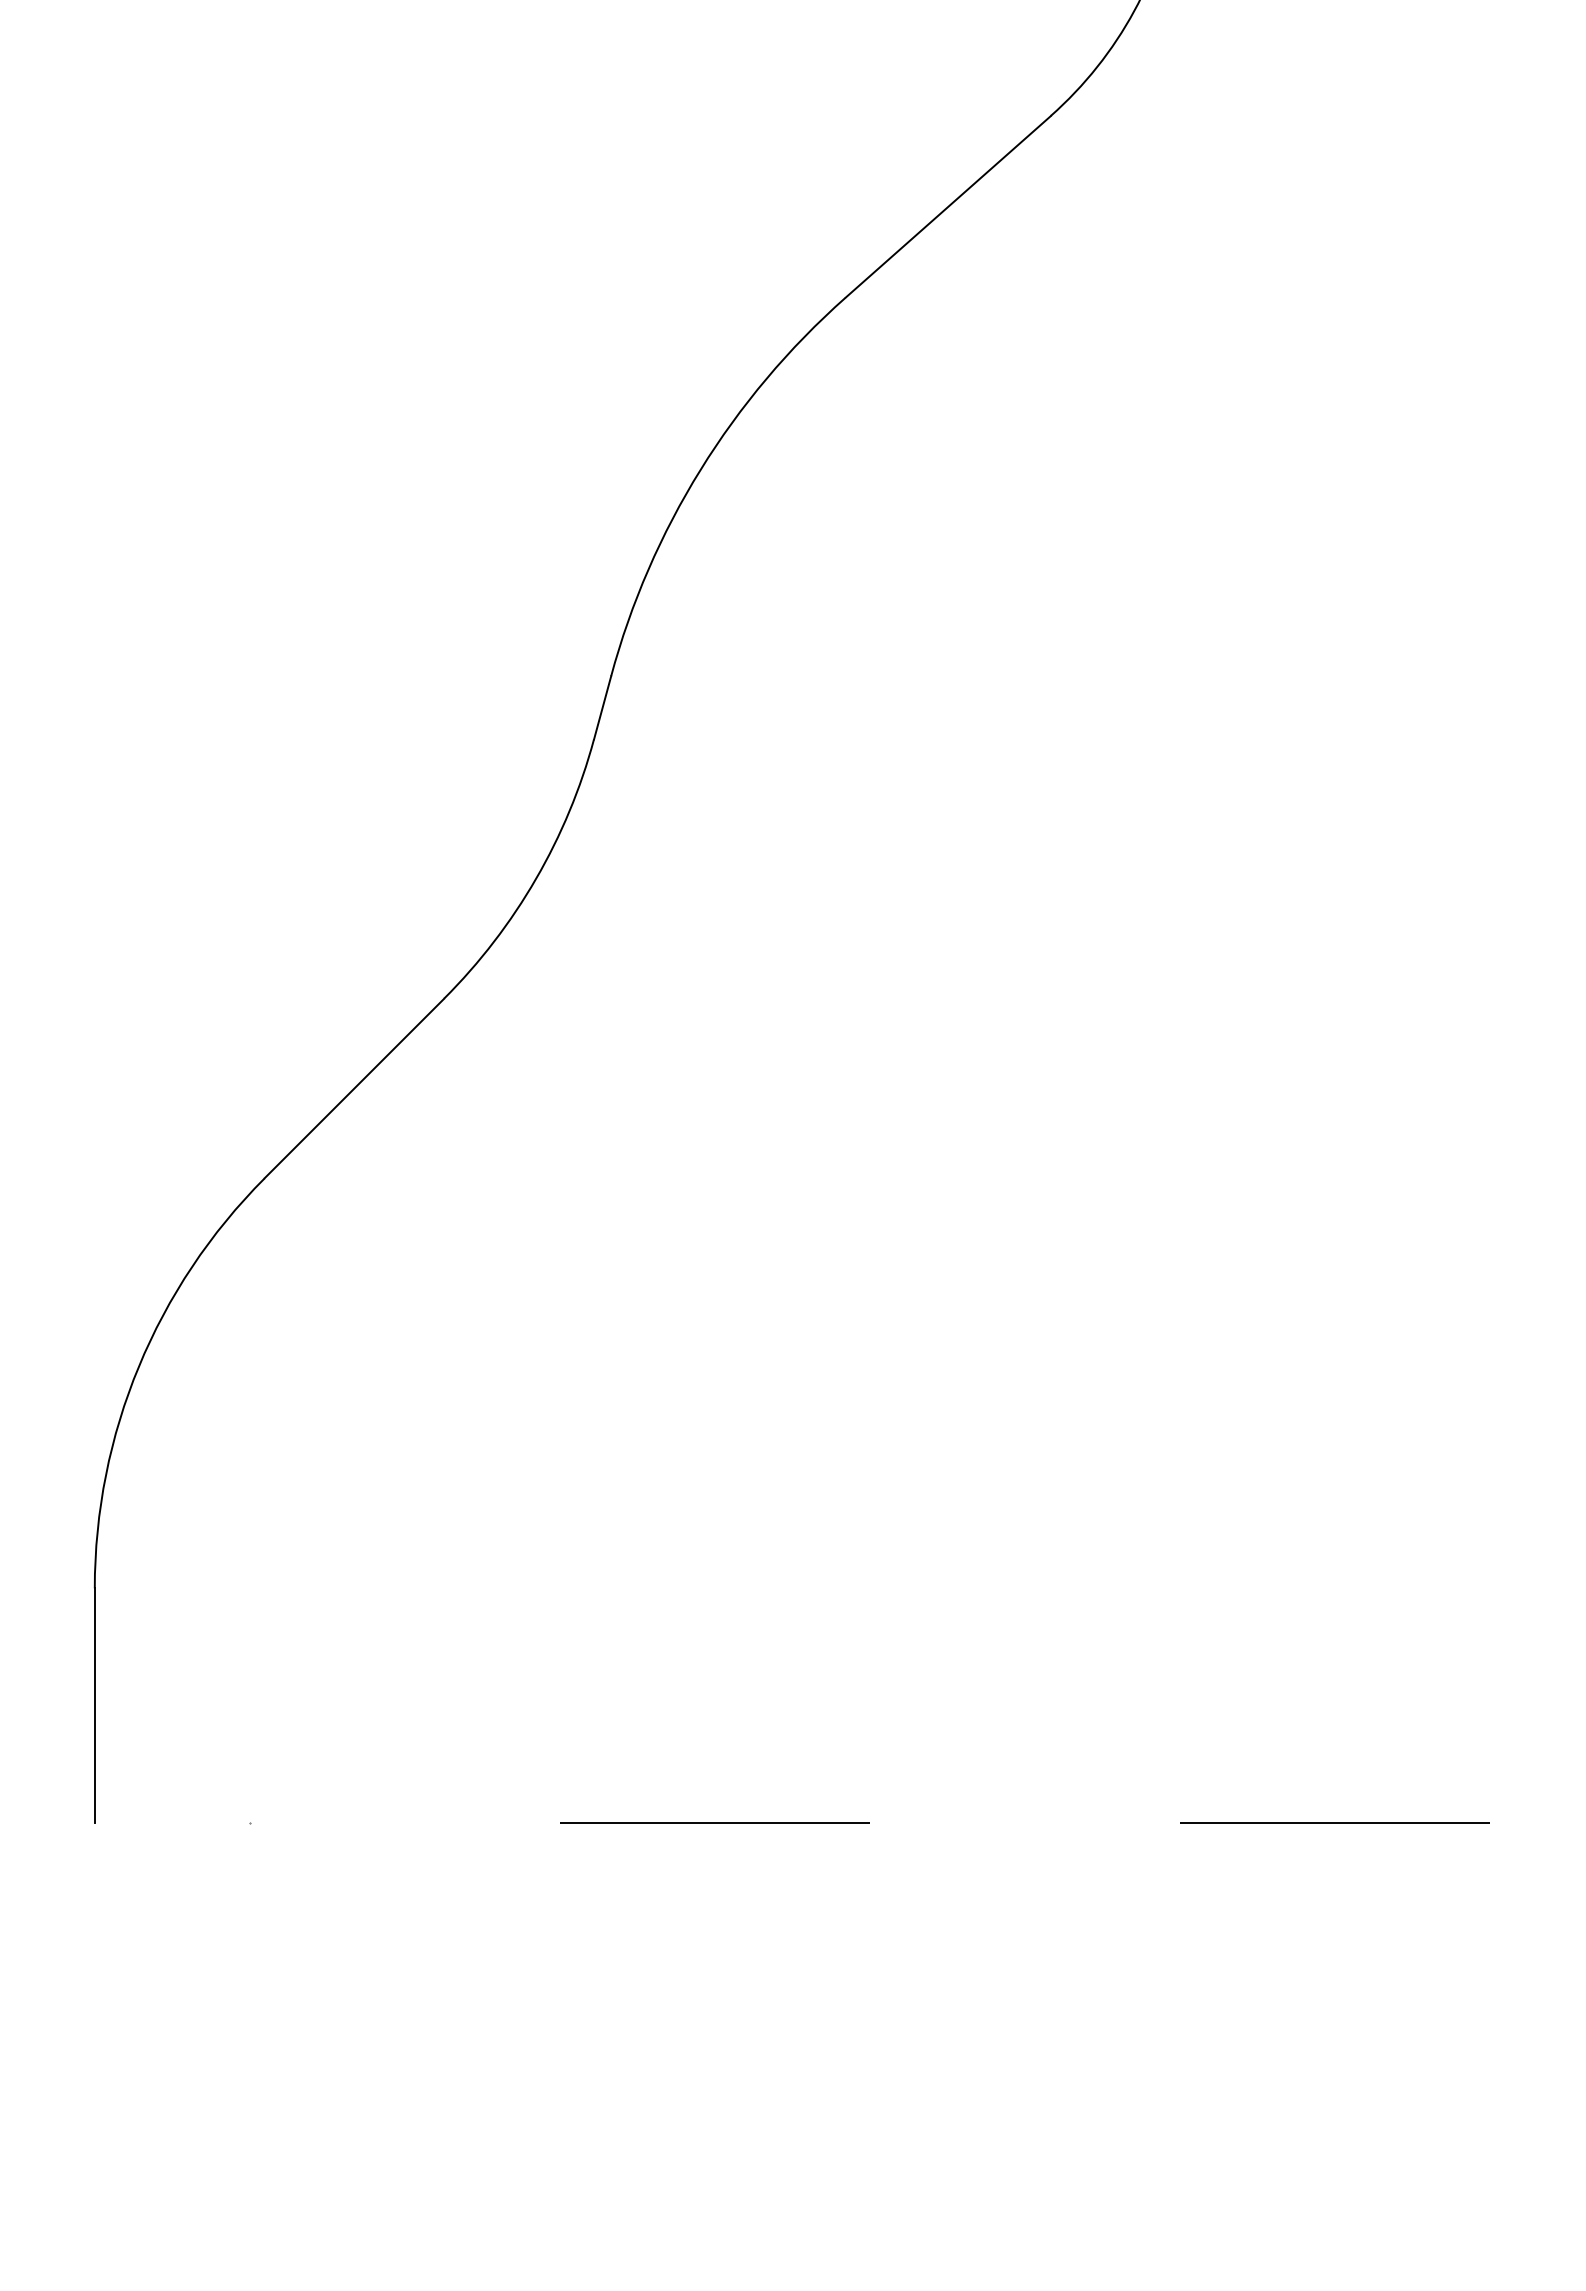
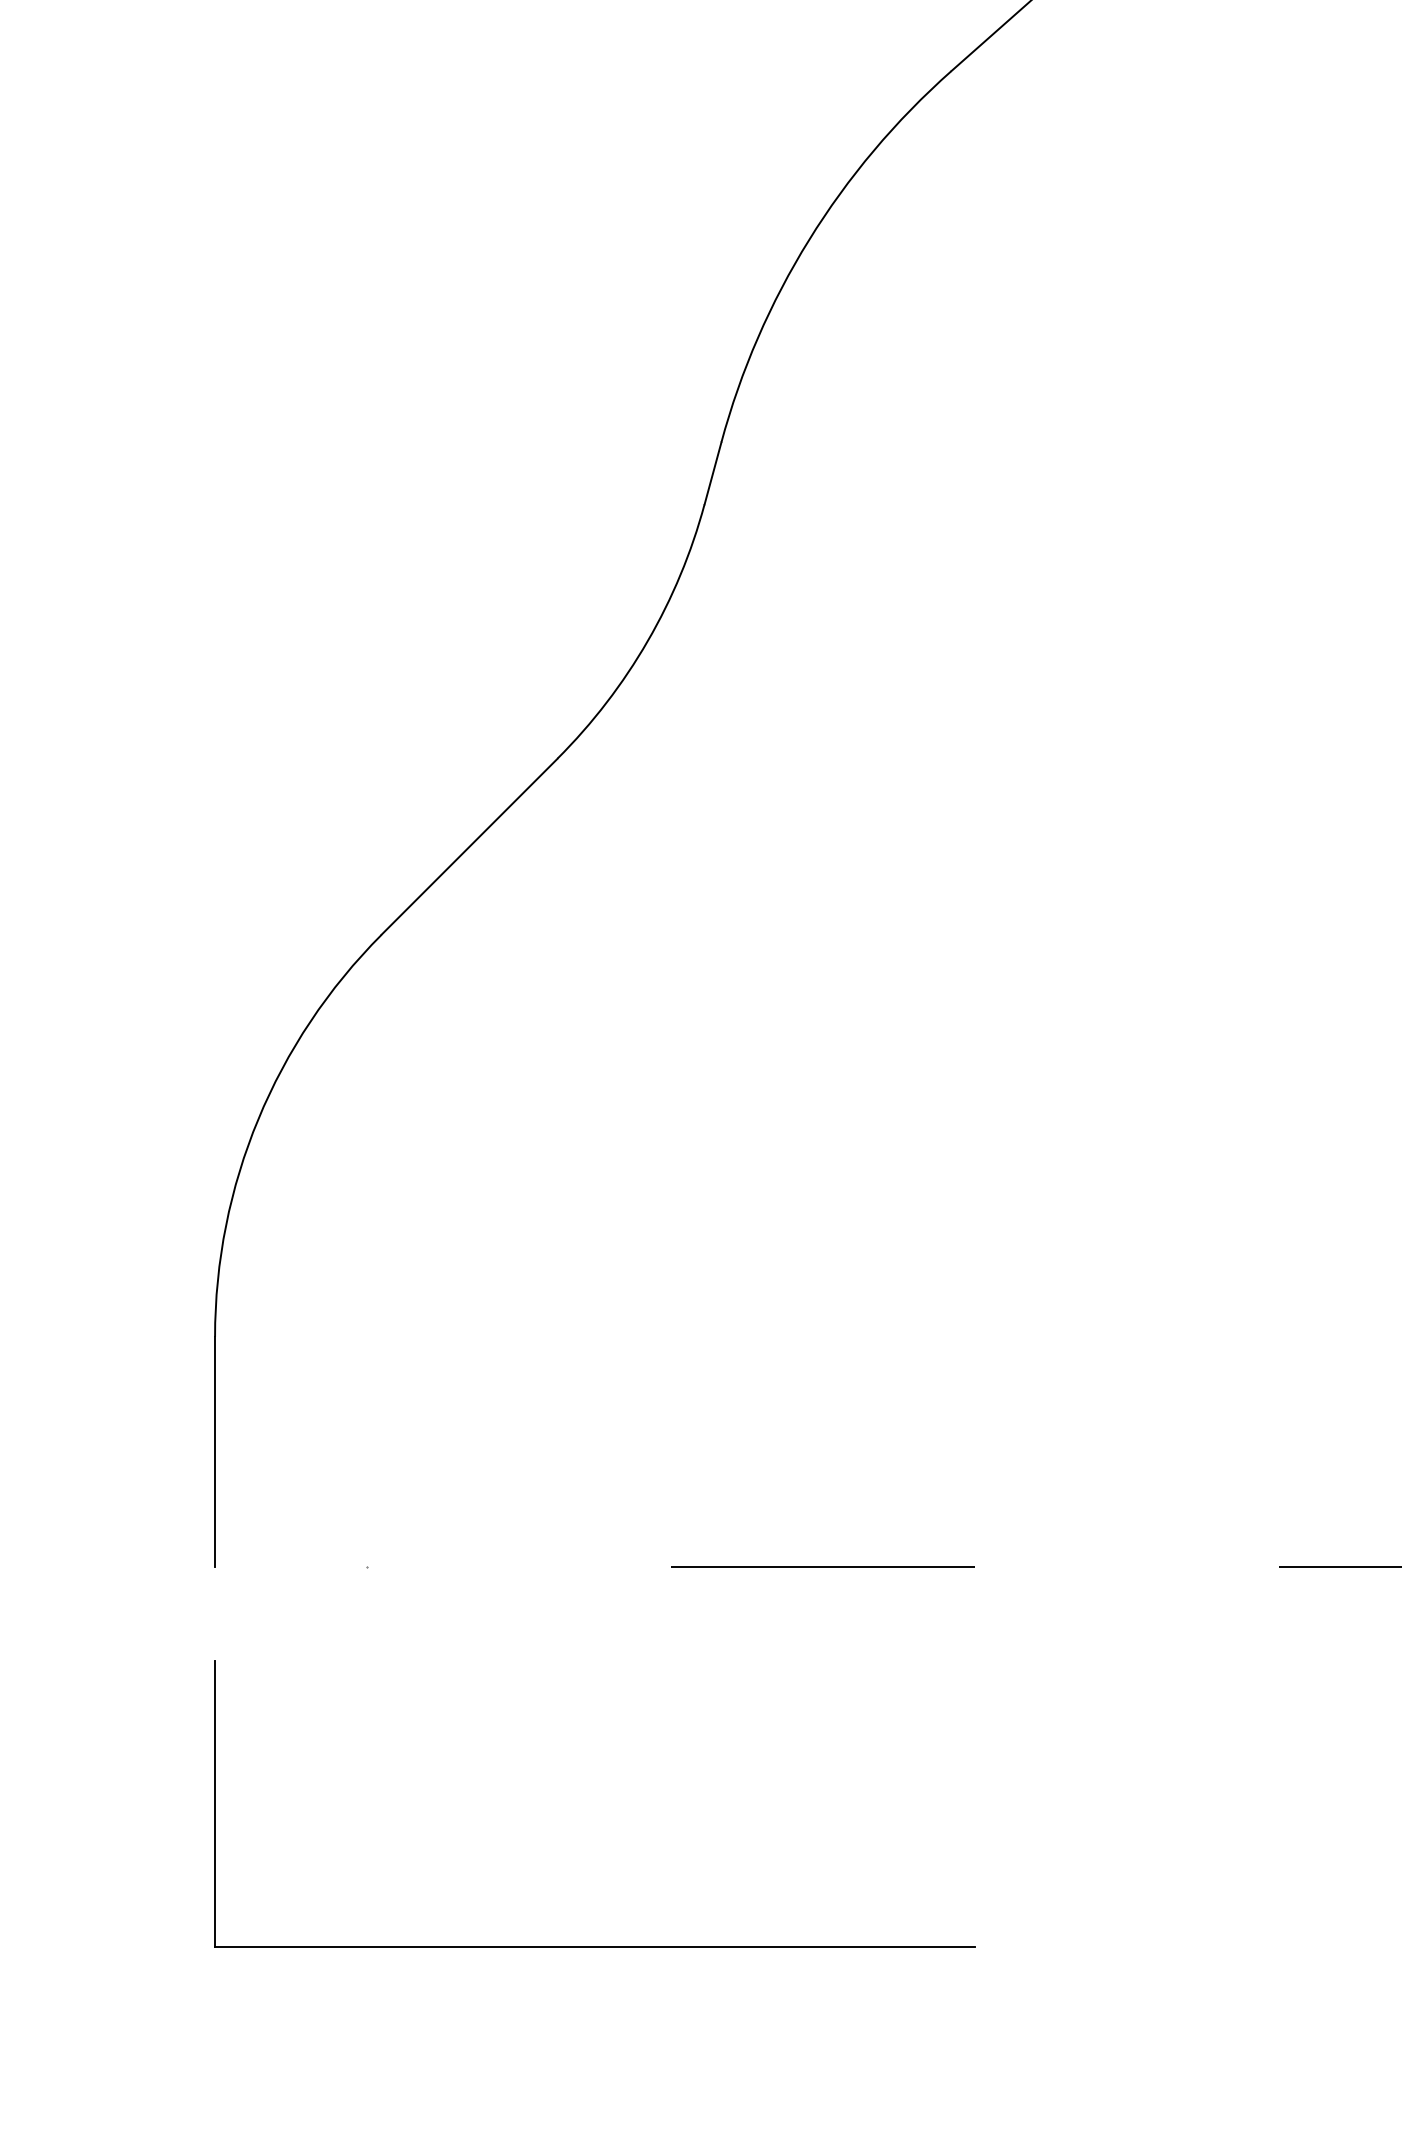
part: (482, 2209) -> (595, 1945), added

